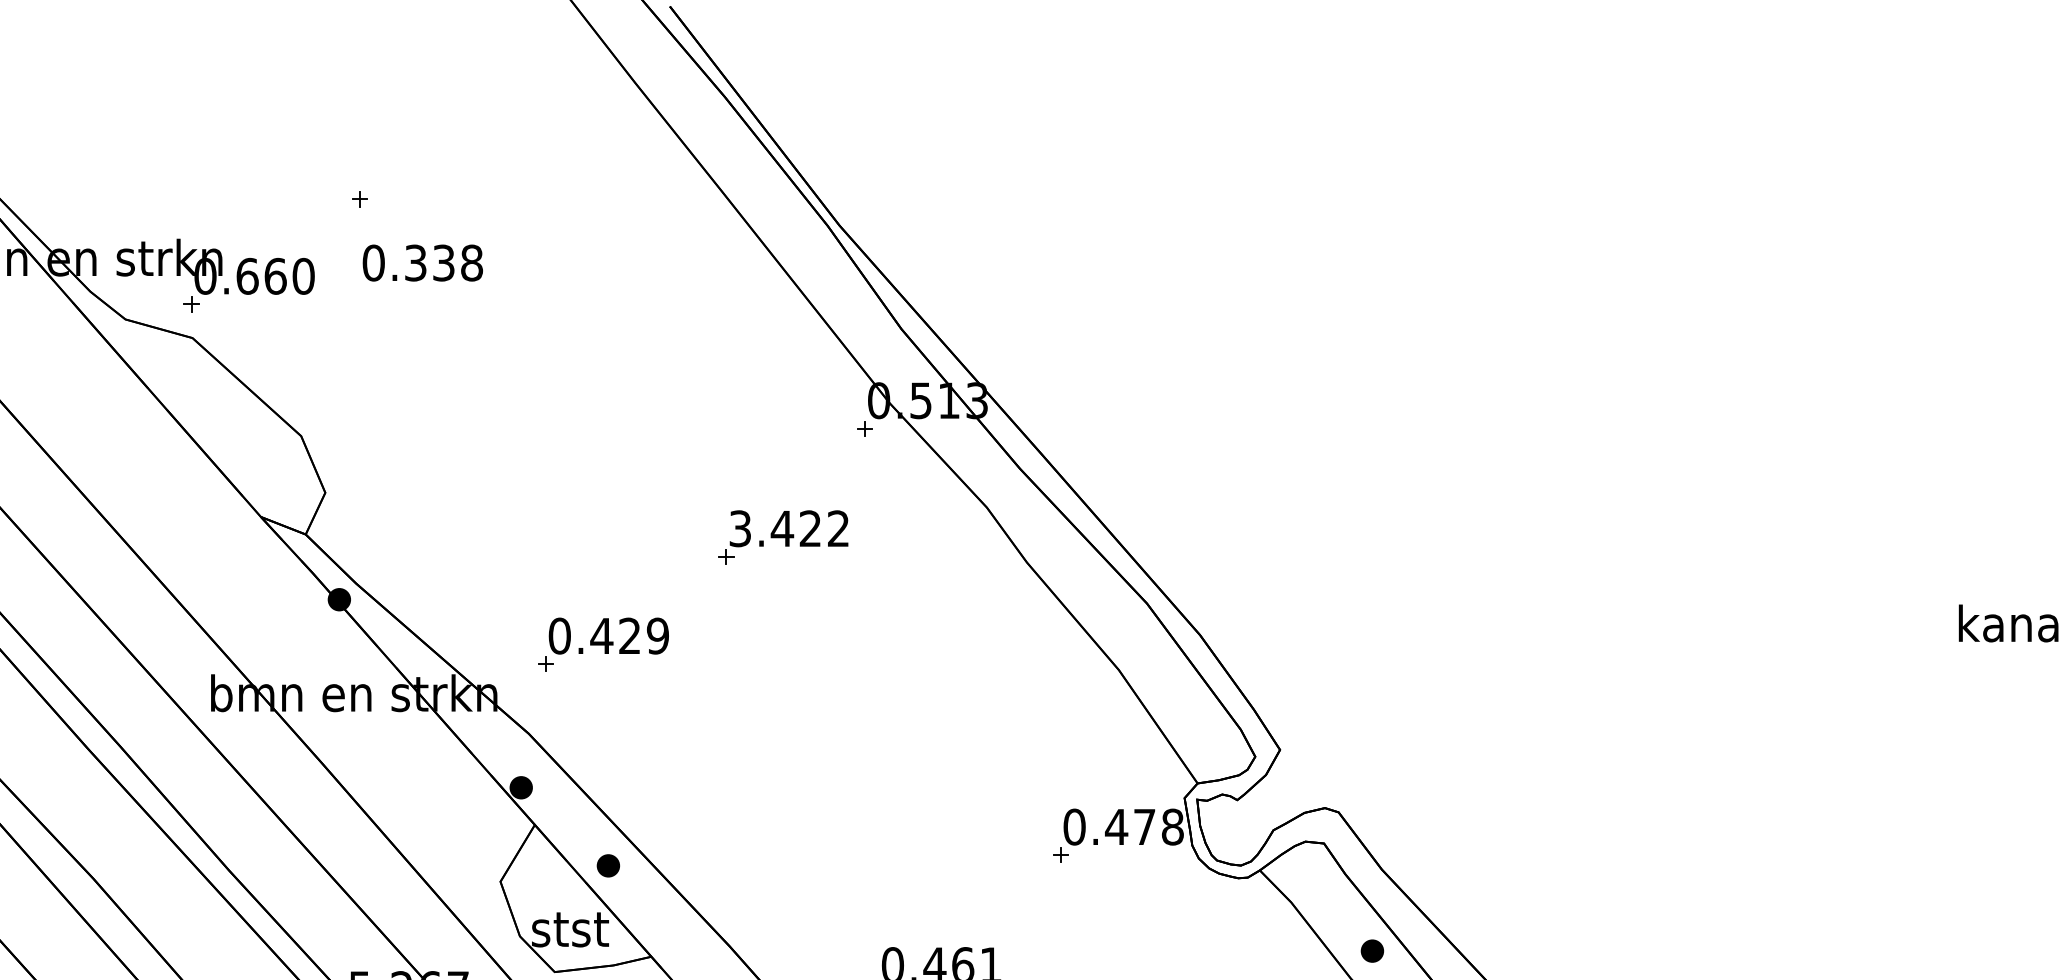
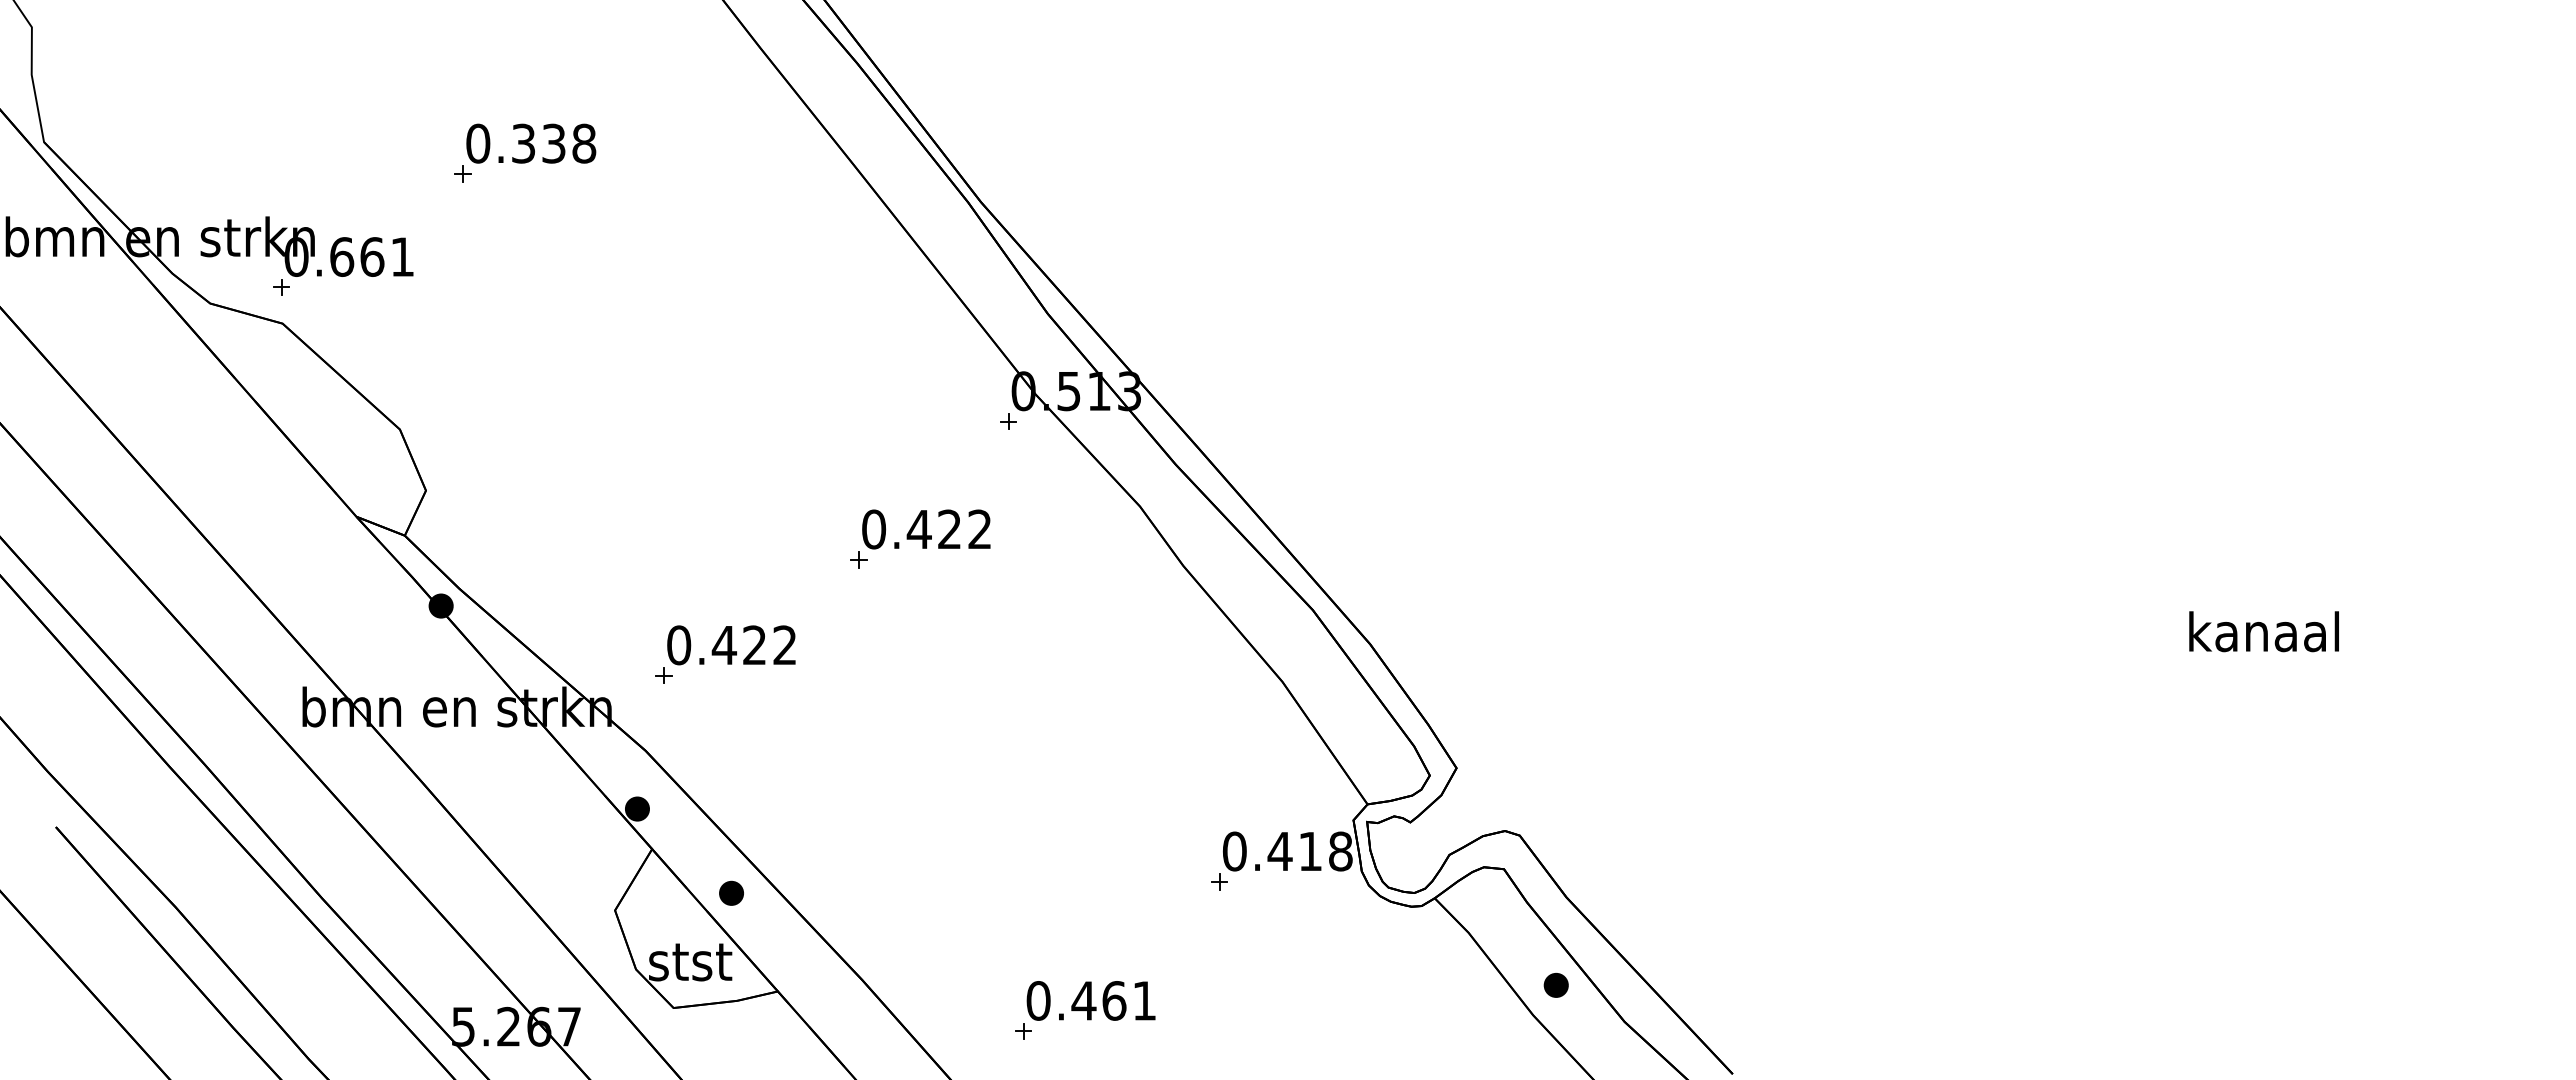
text: (423, 262) -> (531, 143), moved
text: (303, 275) -> (402, 256), 0.660 -> 0.661
text: (740, 528) -> (874, 529), 3.422 -> 0.422
text: (657, 636) -> (784, 645), 0.429 -> 0.422
text: (1144, 827) -> (1310, 851), 0.478 -> 0.418

